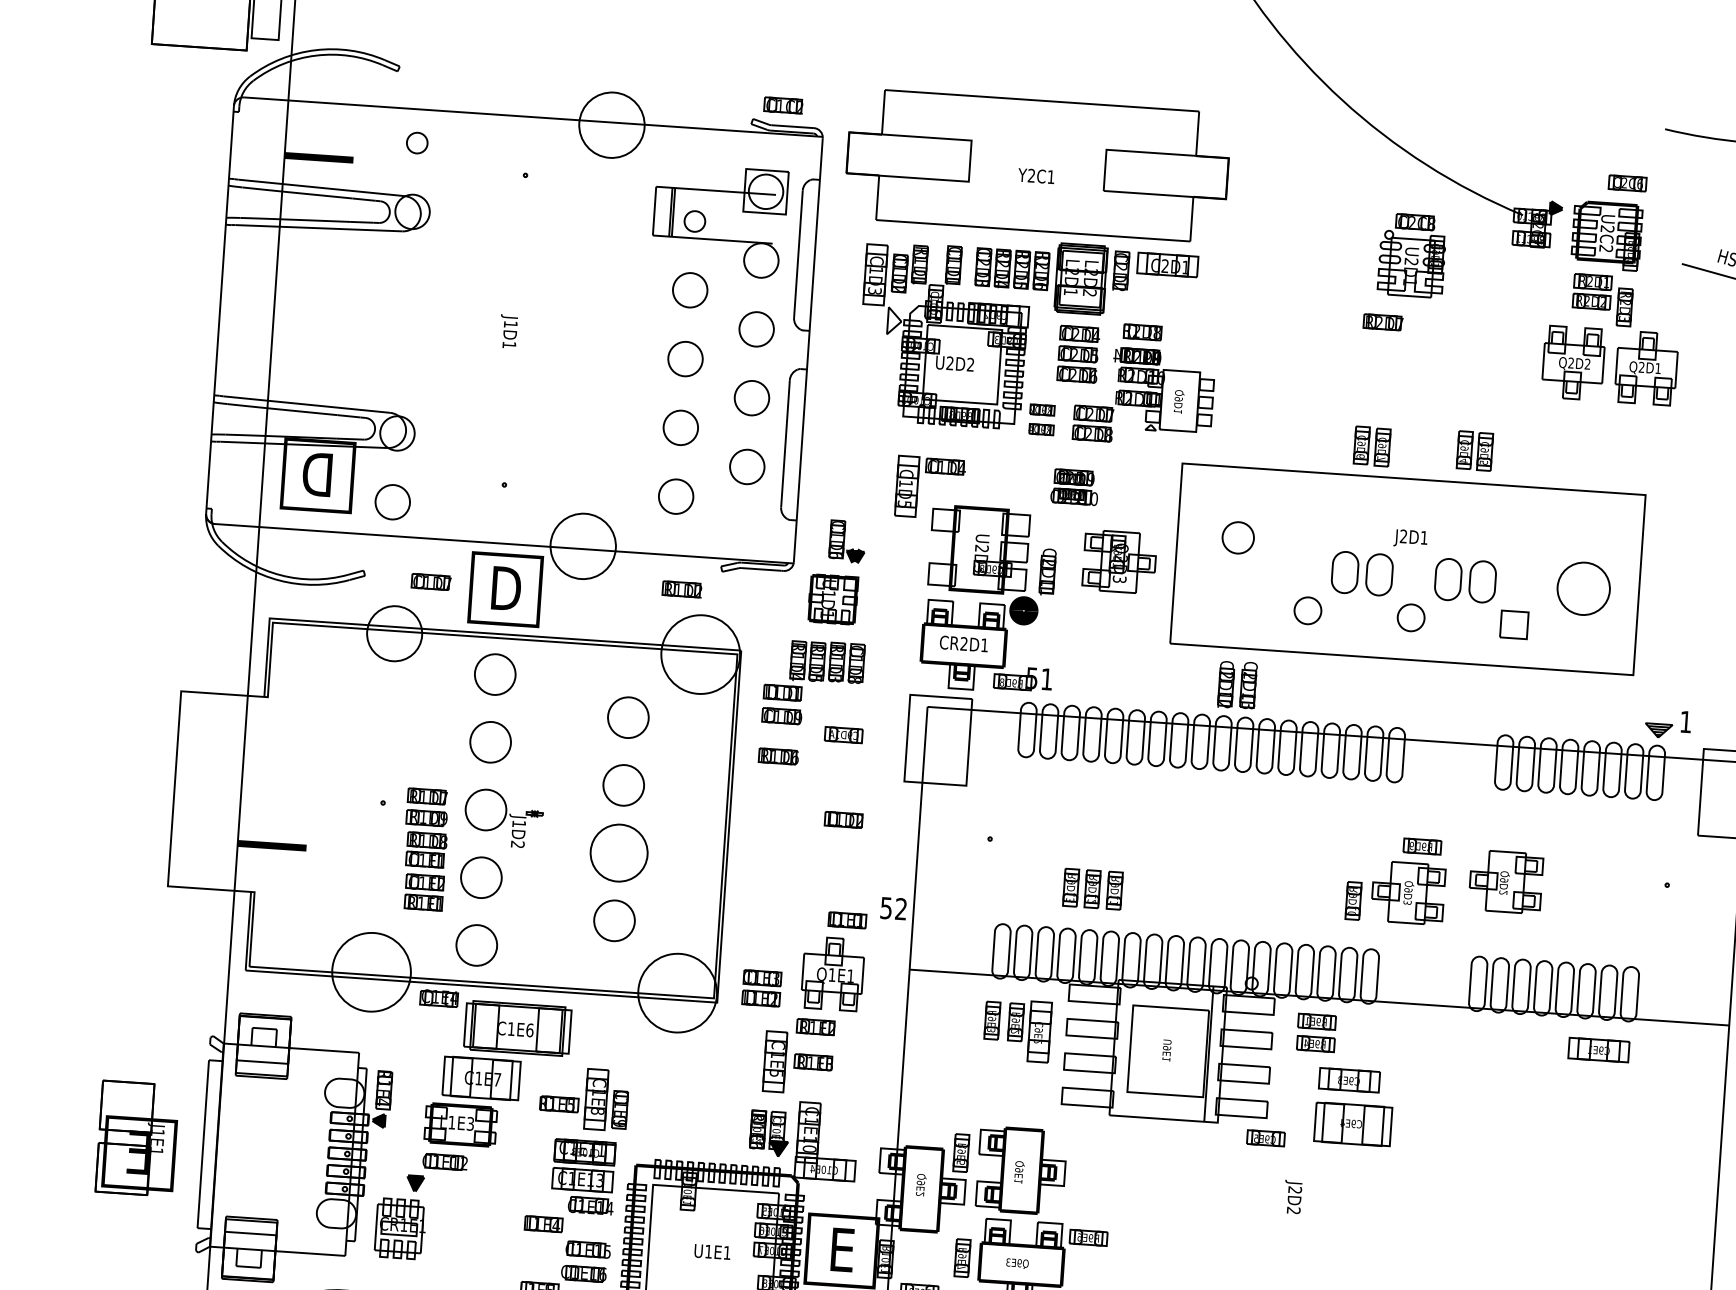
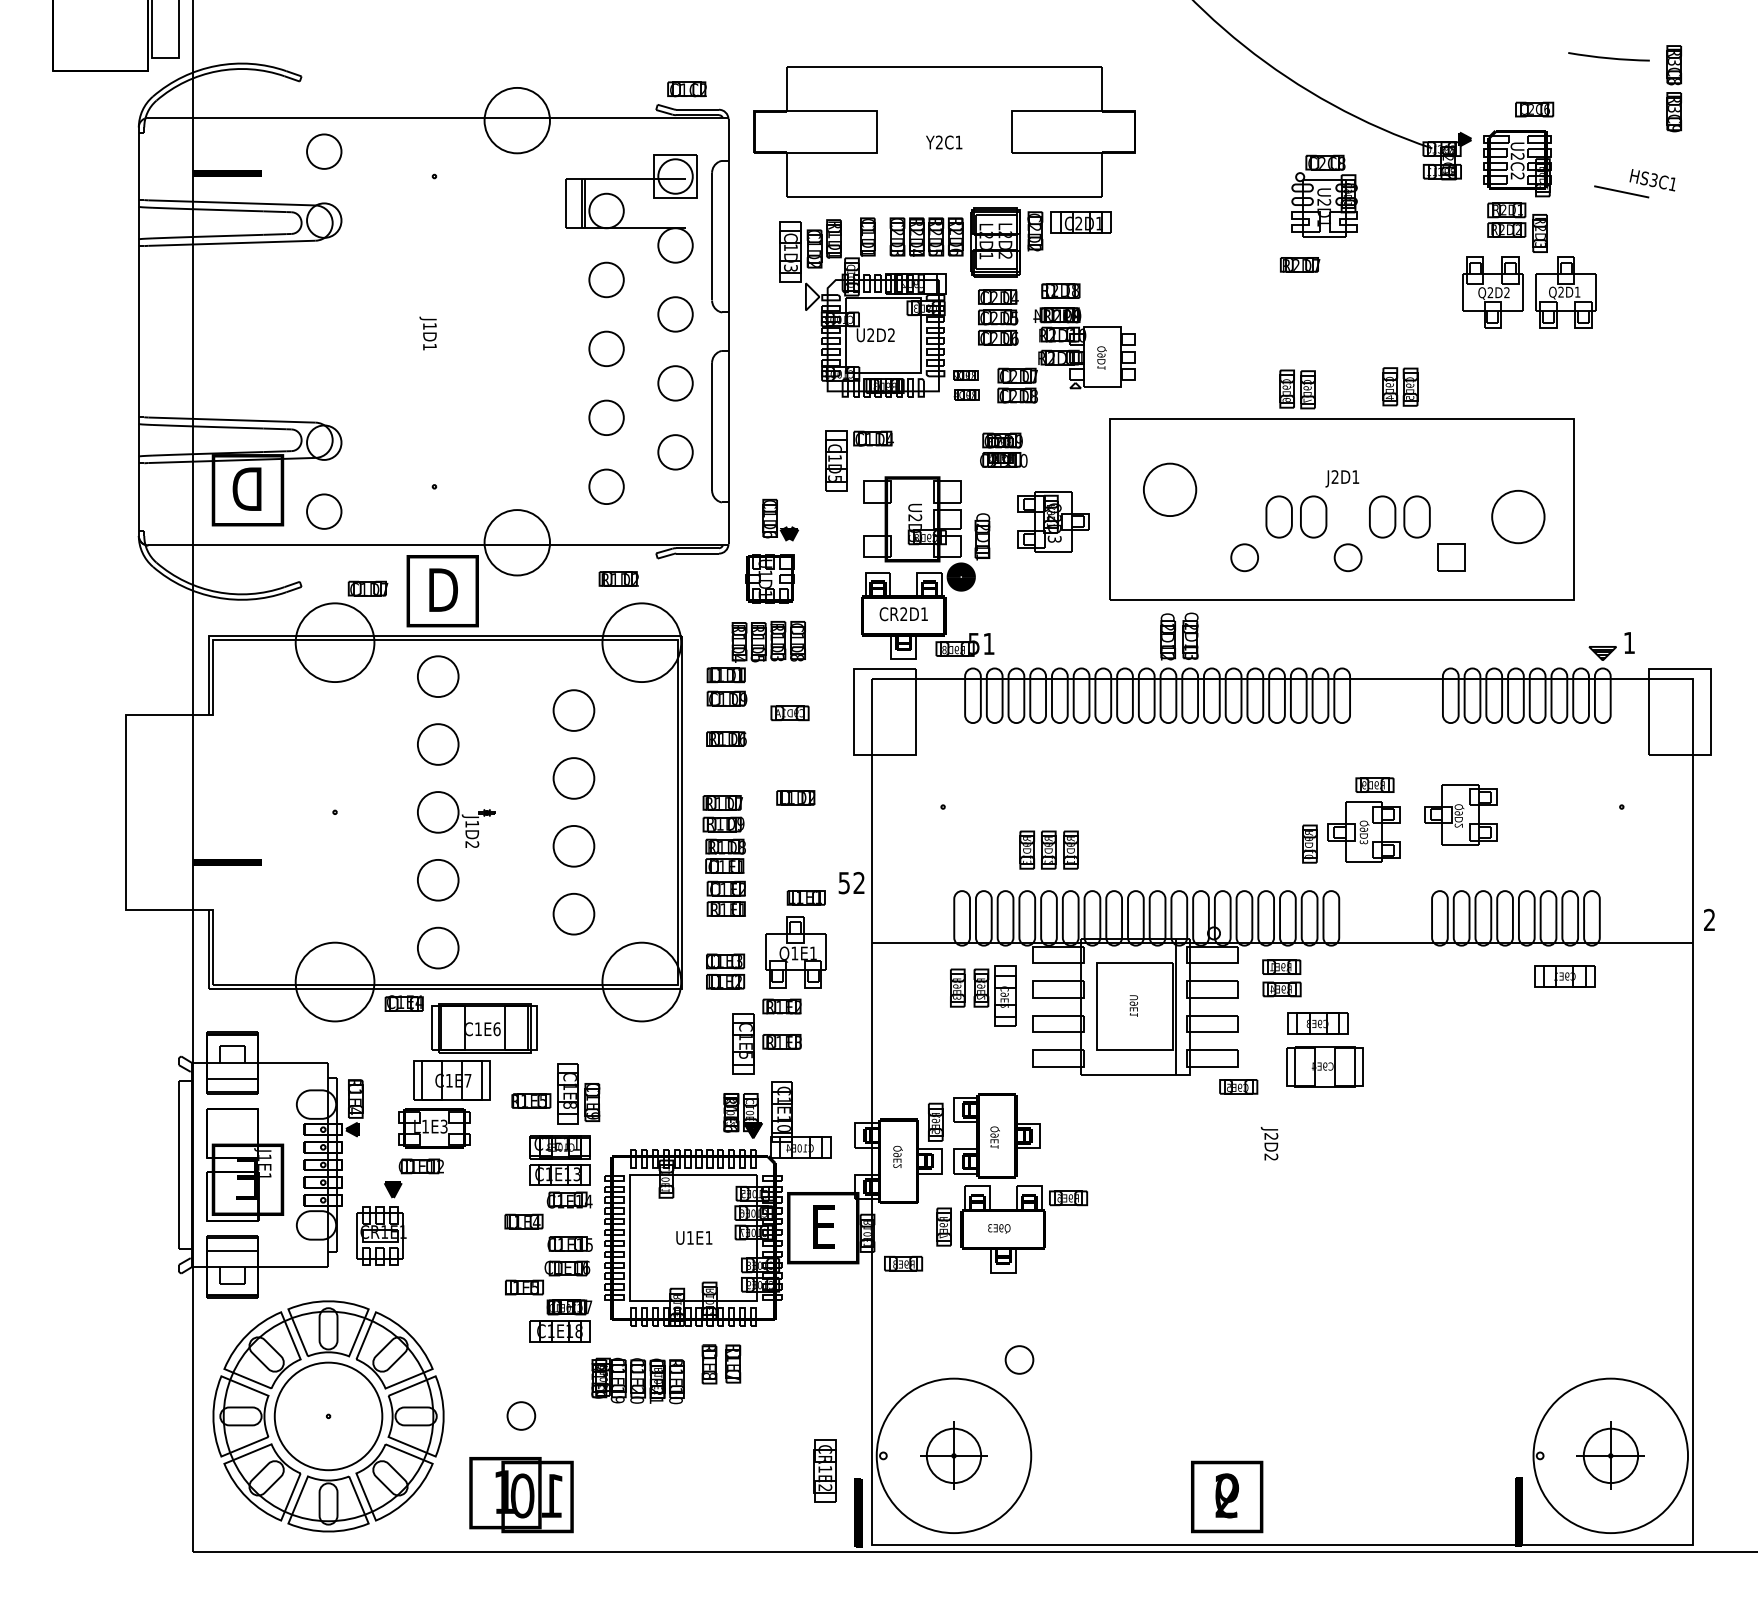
circle: (417, 142) -> (324, 151), size x1.67
circle: (694, 220) -> (606, 210), size x1.67
circle: (1238, 537) -> (1170, 489), size x1.67
circle: (394, 633) -> (334, 642), size x1.43
part: (424, 849) -> (723, 855), moved
circle: (618, 852) -> (573, 845), size x0.71
part: (138, 1138) -> (245, 1164), moved

